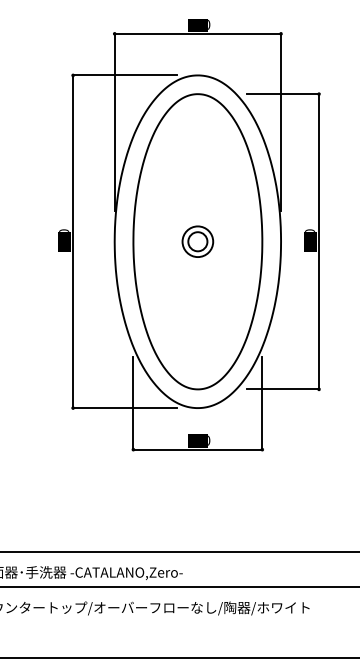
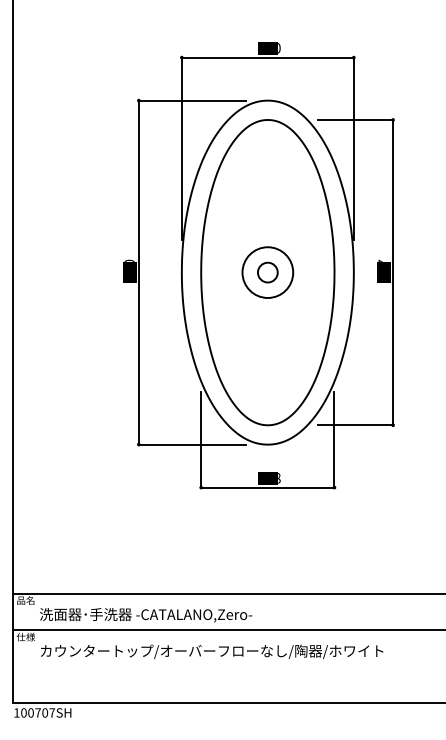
text: (309, 230) -> (383, 260), 710 -> 717
circle: (197, 241) -> (267, 272), size x1.6
text: (209, 440) -> (279, 478), 310 -> 358

